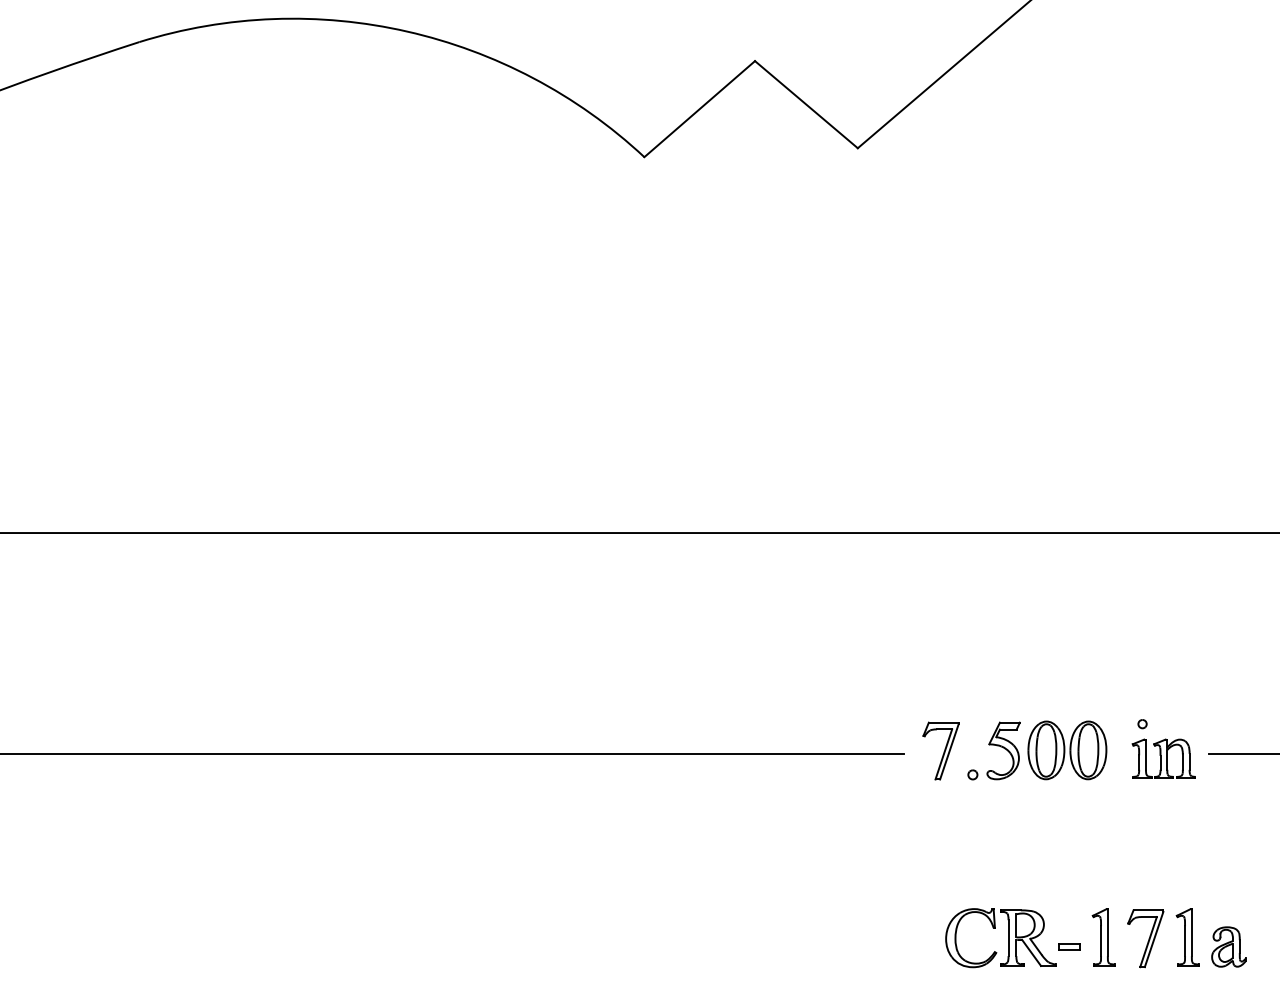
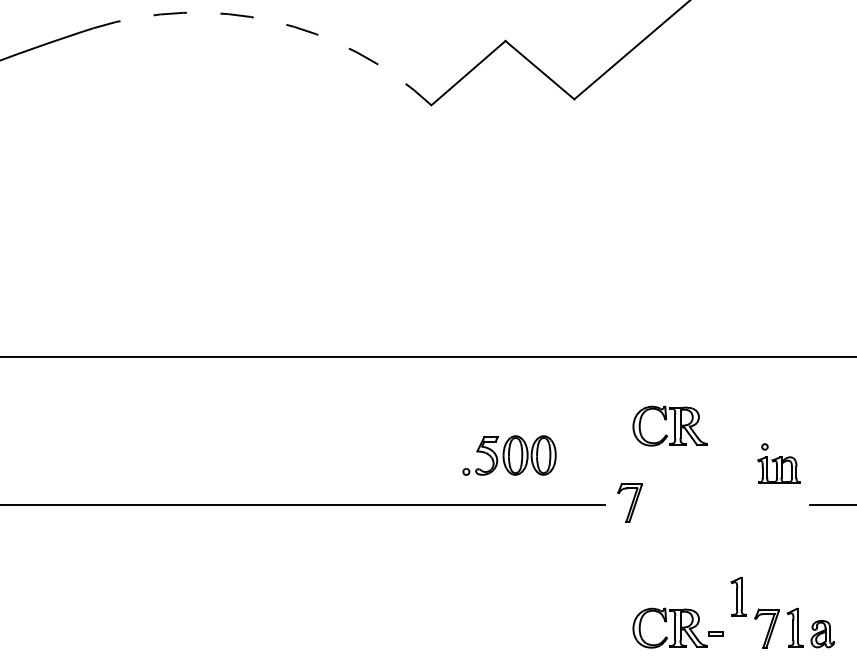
arc: (406, 31) -> (272, 21), solid -> dashed
part: (999, 635) -> (669, 425), added
part: (1162, 748) -> (778, 463), moved
part: (1037, 750) -> (509, 455), moved
part: (1103, 937) -> (738, 596), moved

